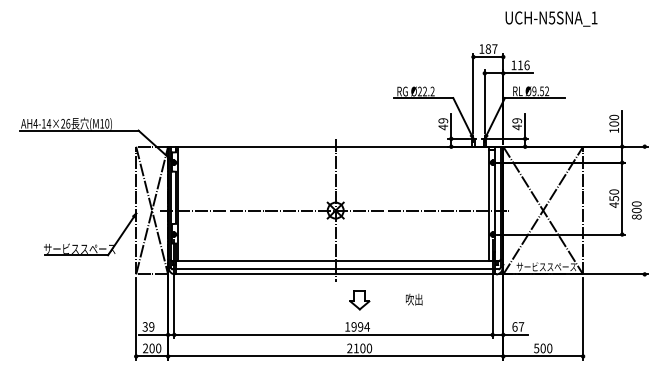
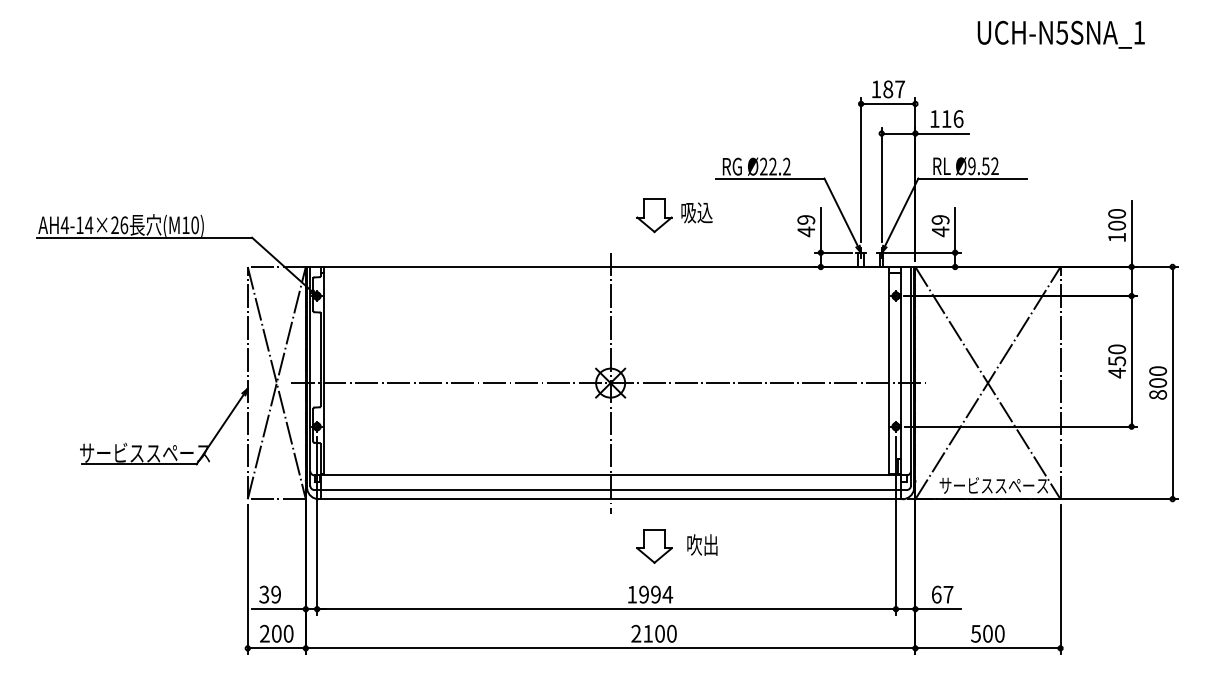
text: (551, 18) -> (1061, 33), moved
part: (370, 118) -> (673, 215), added
line: (644, 210) -> (1172, 382), added
text: (414, 299) -> (702, 544), moved

